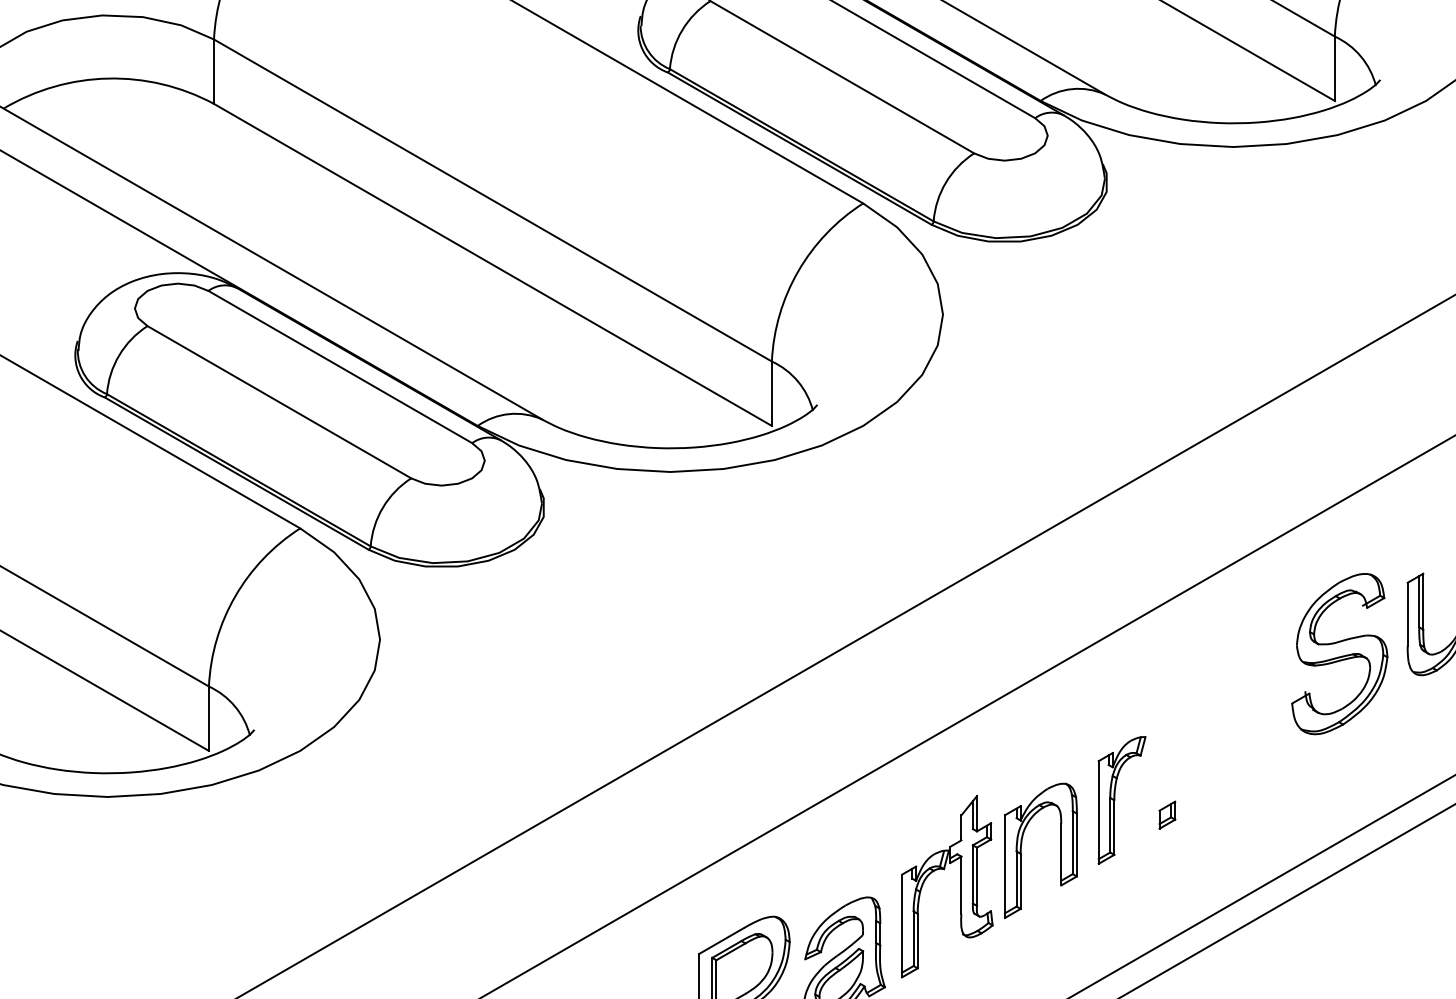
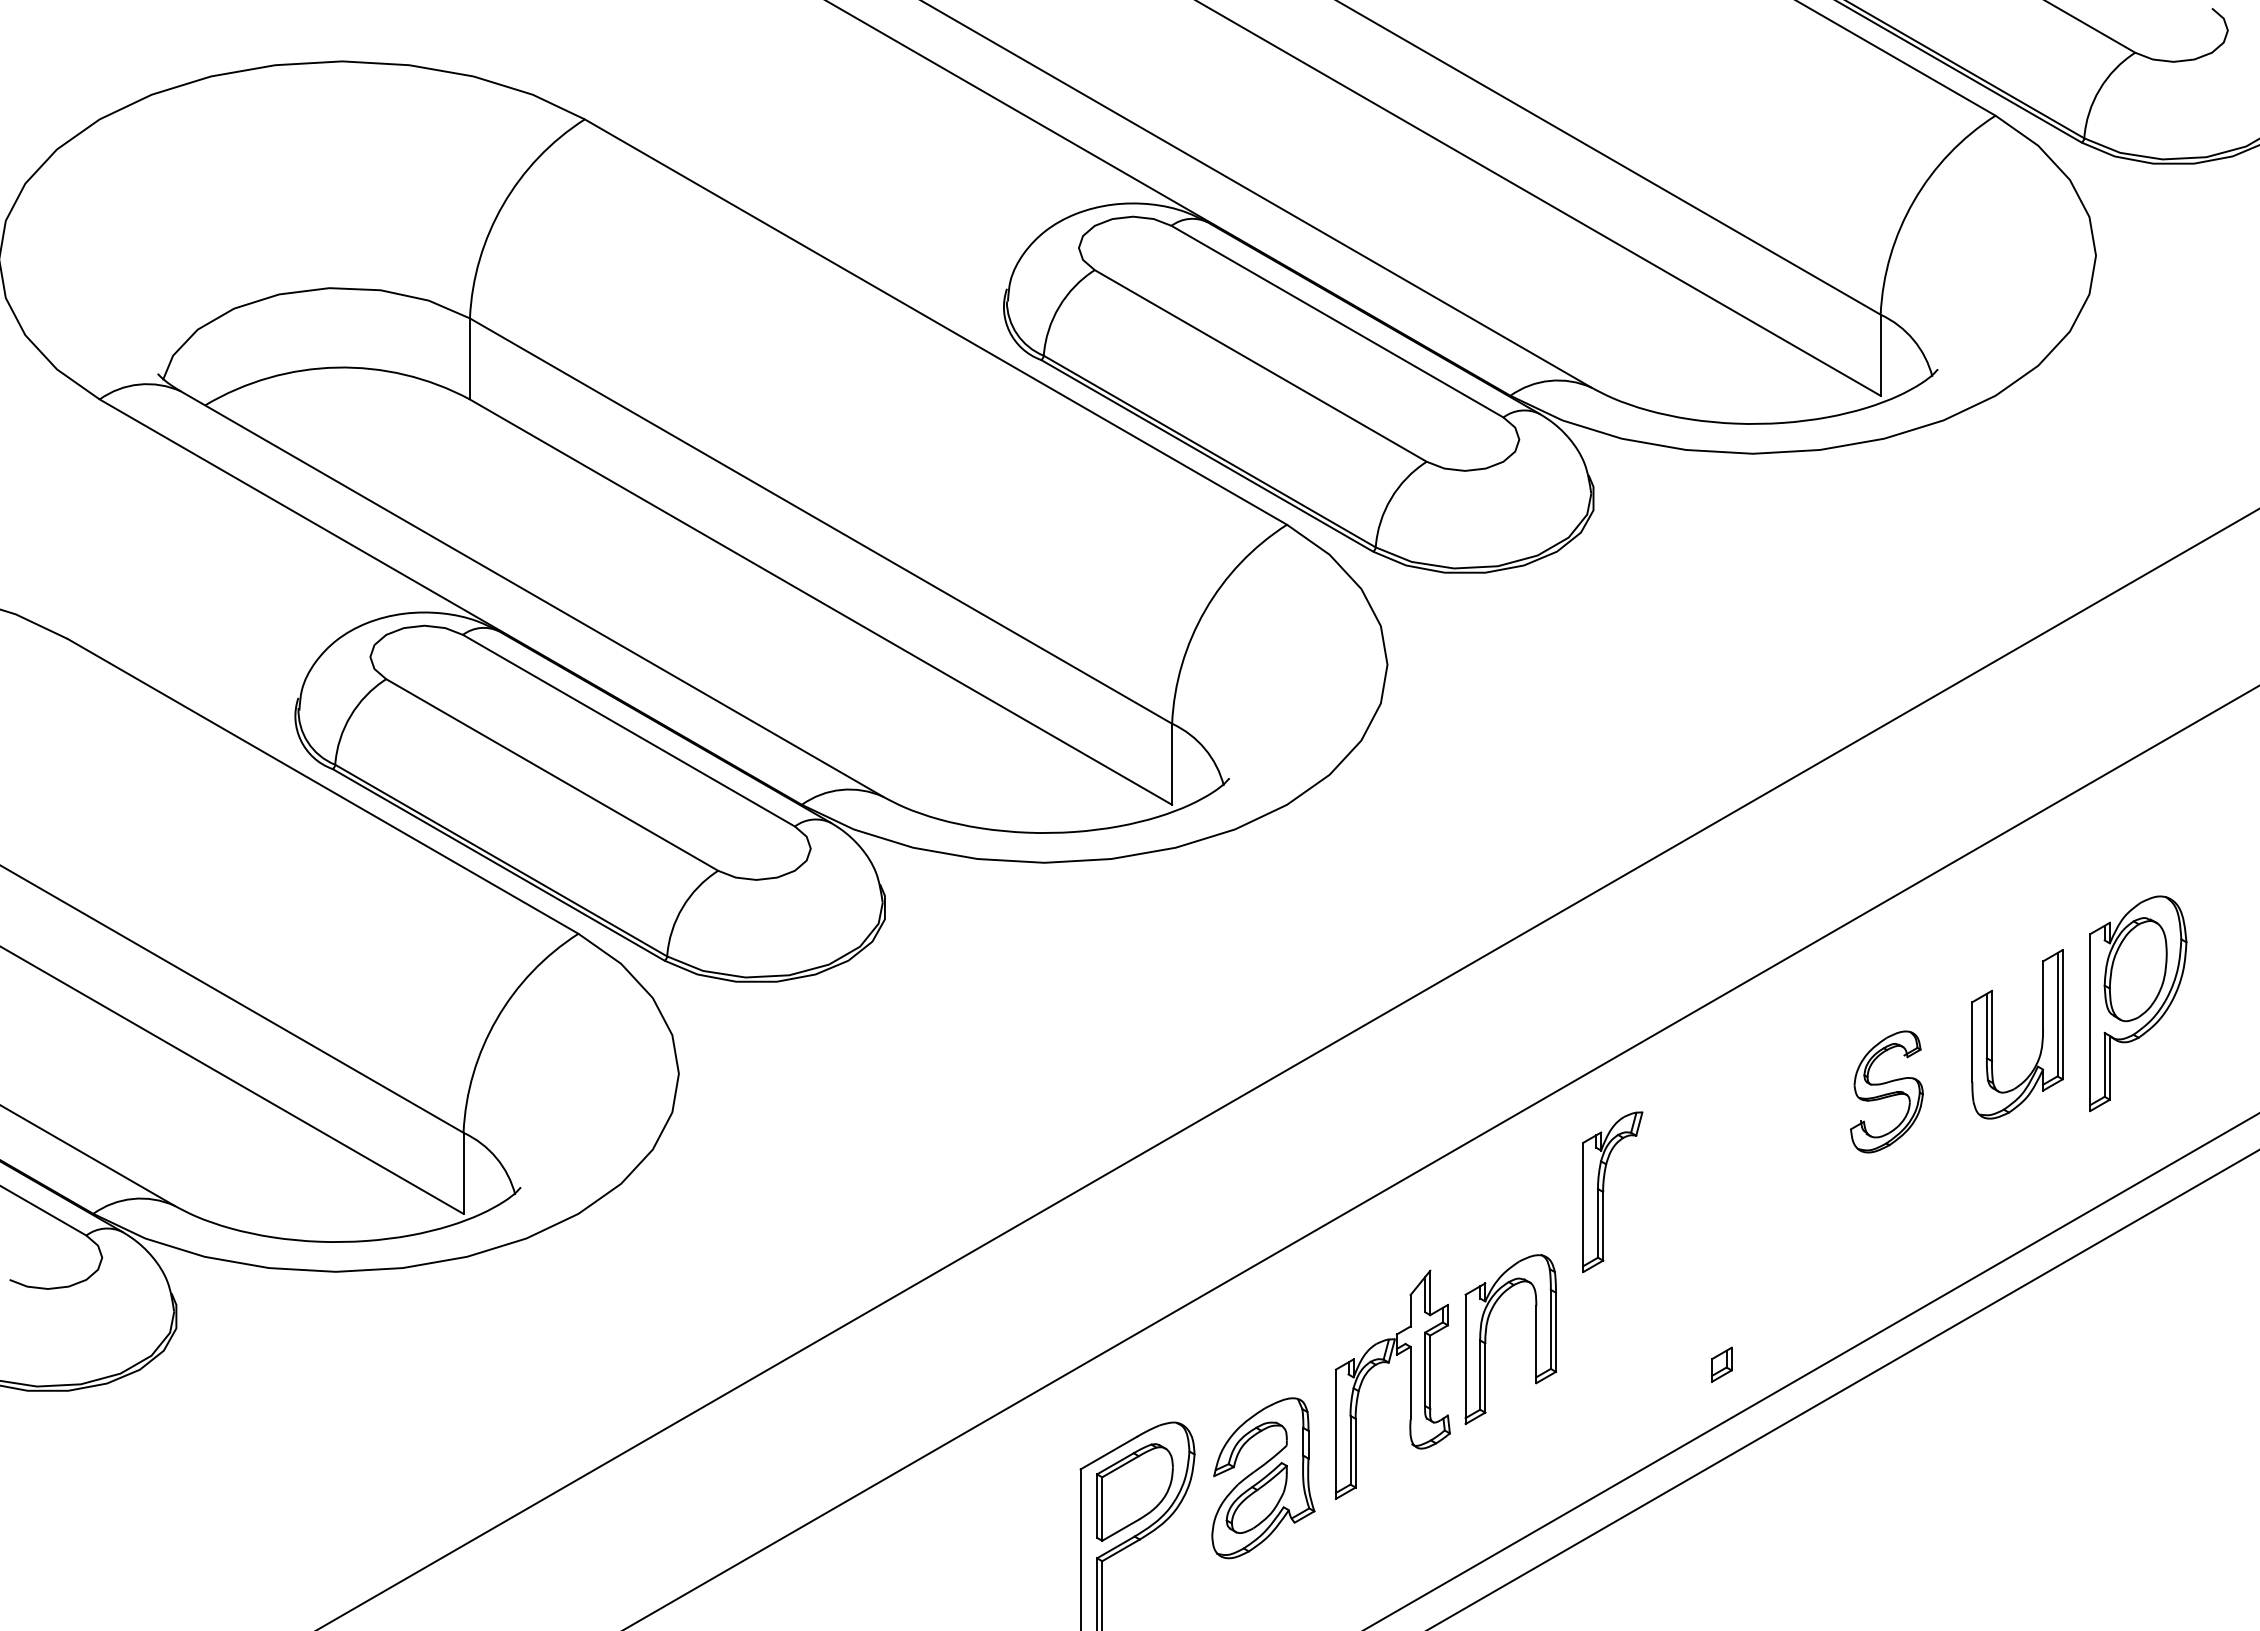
part: (1339, 653) -> (1886, 1091), size x0.6
part: (1115, 799) -> (1604, 1191), moved
part: (1167, 814) -> (1721, 1364), moved

